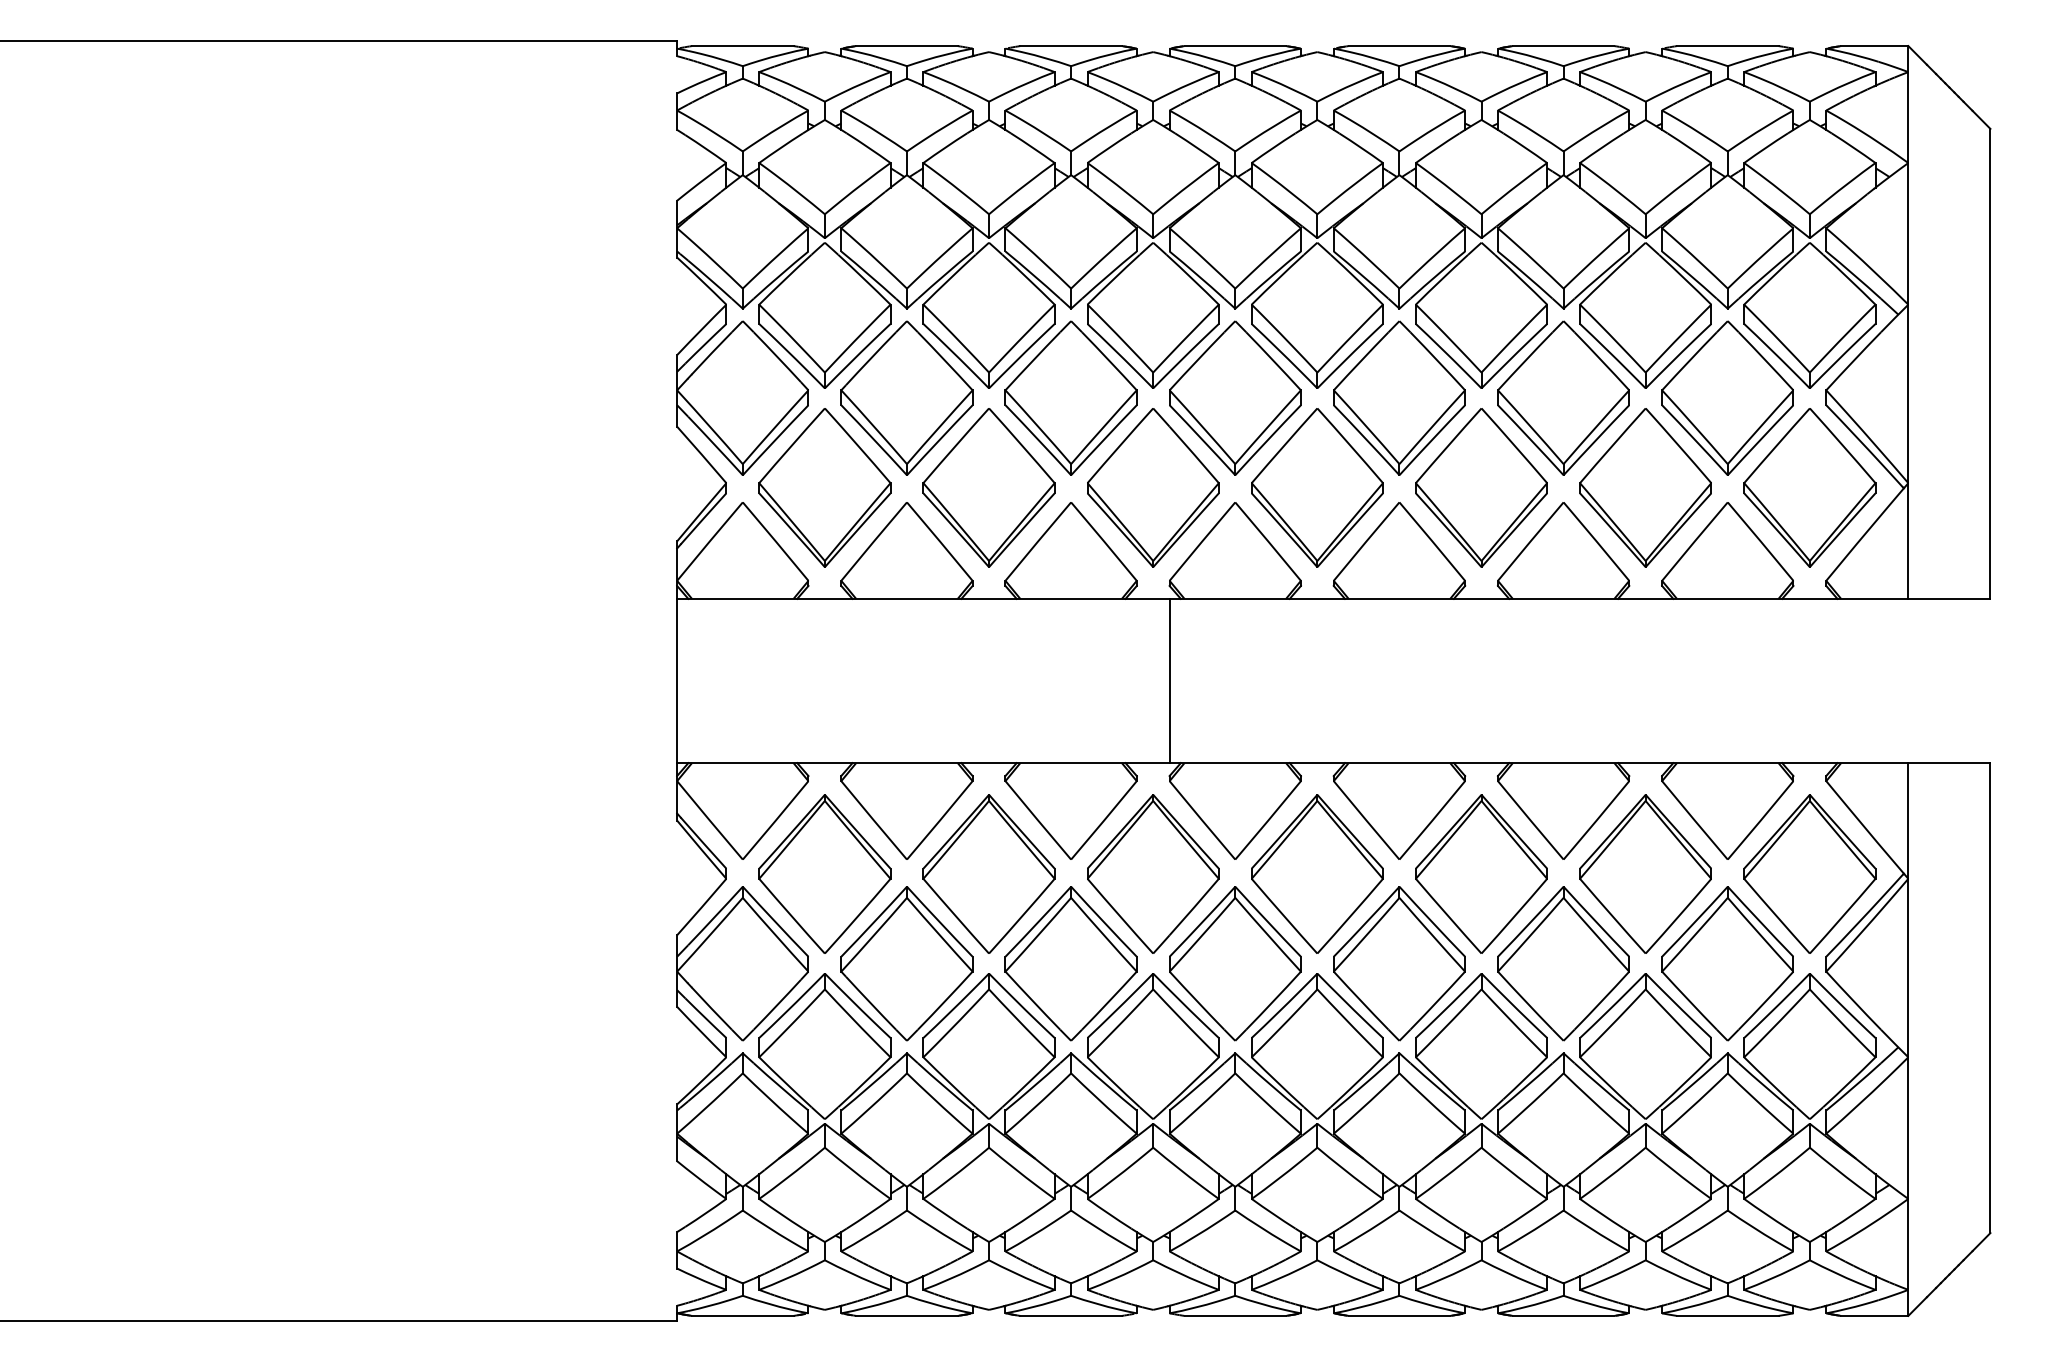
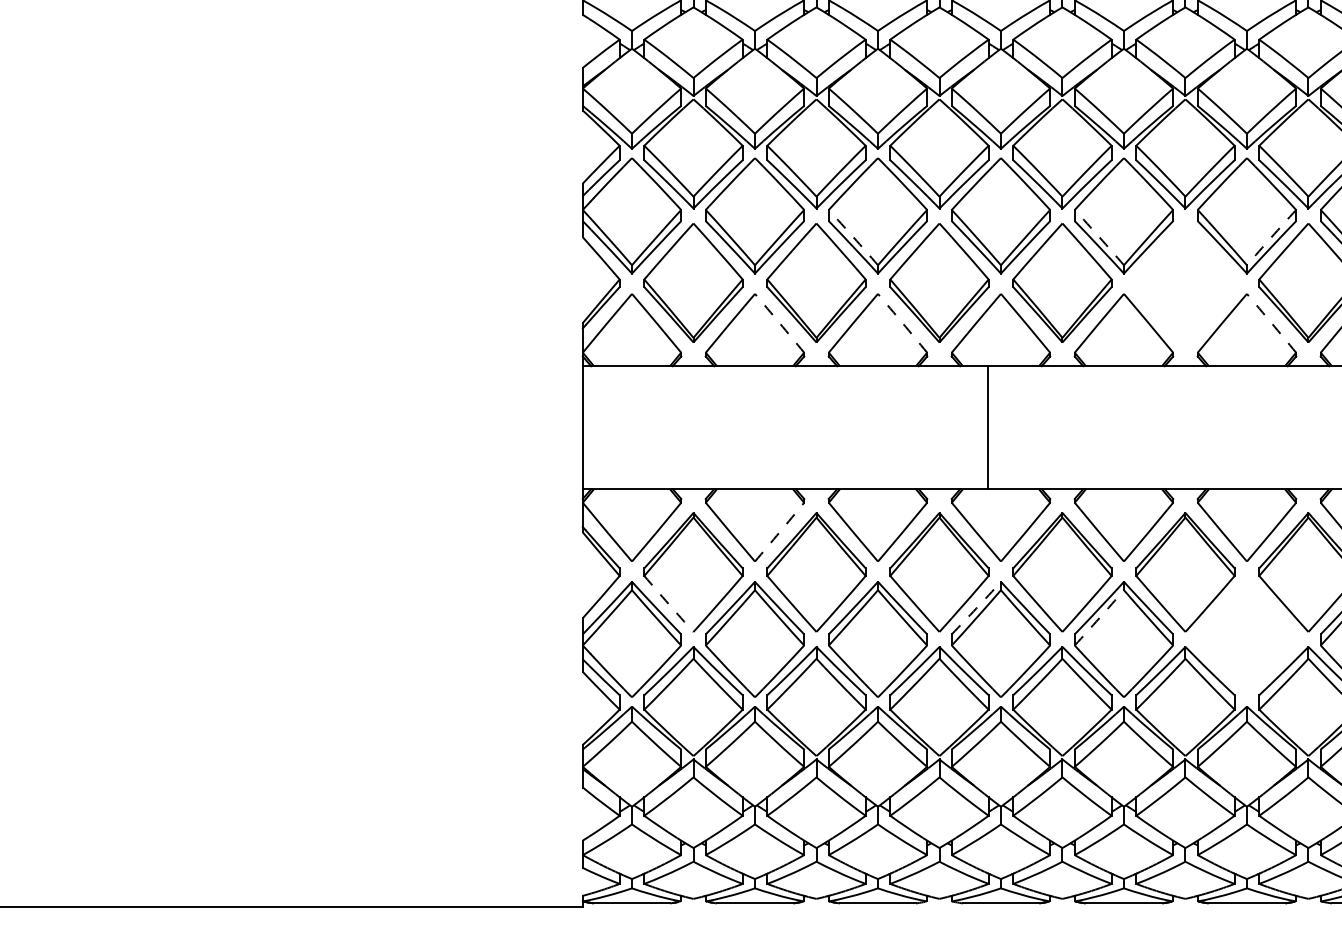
arc: (1038, 426) -> (853, 237), solid -> dashed
arc: (1366, 426) -> (1099, 237), solid -> dashed
arc: (1596, 427) -> (1271, 237), solid -> dashed
part: (1481, 487) -> (1185, 282), removed
arc: (939, 541) -> (779, 323), solid -> dashed
arc: (1104, 541) -> (902, 323), solid -> dashed
arc: (1596, 541) -> (1271, 323), solid -> dashed
line: (1169, 680) -> (987, 427), moved
arc: (939, 820) -> (779, 532), solid -> dashed
arc: (791, 916) -> (668, 604), solid -> dashed
arc: (1202, 921) -> (976, 607), solid -> dashed
arc: (1366, 934) -> (1099, 617), solid -> dashed
part: (1563, 963) -> (1246, 639), removed

